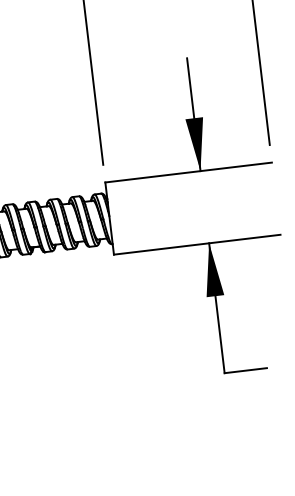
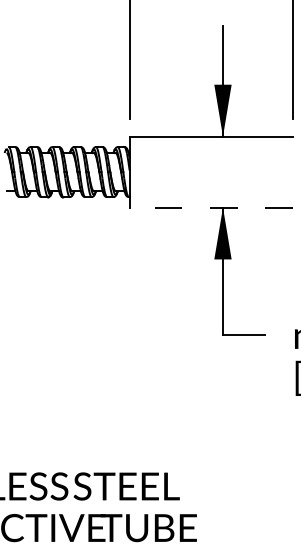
line: (197, 244) -> (211, 207), solid -> dashed

